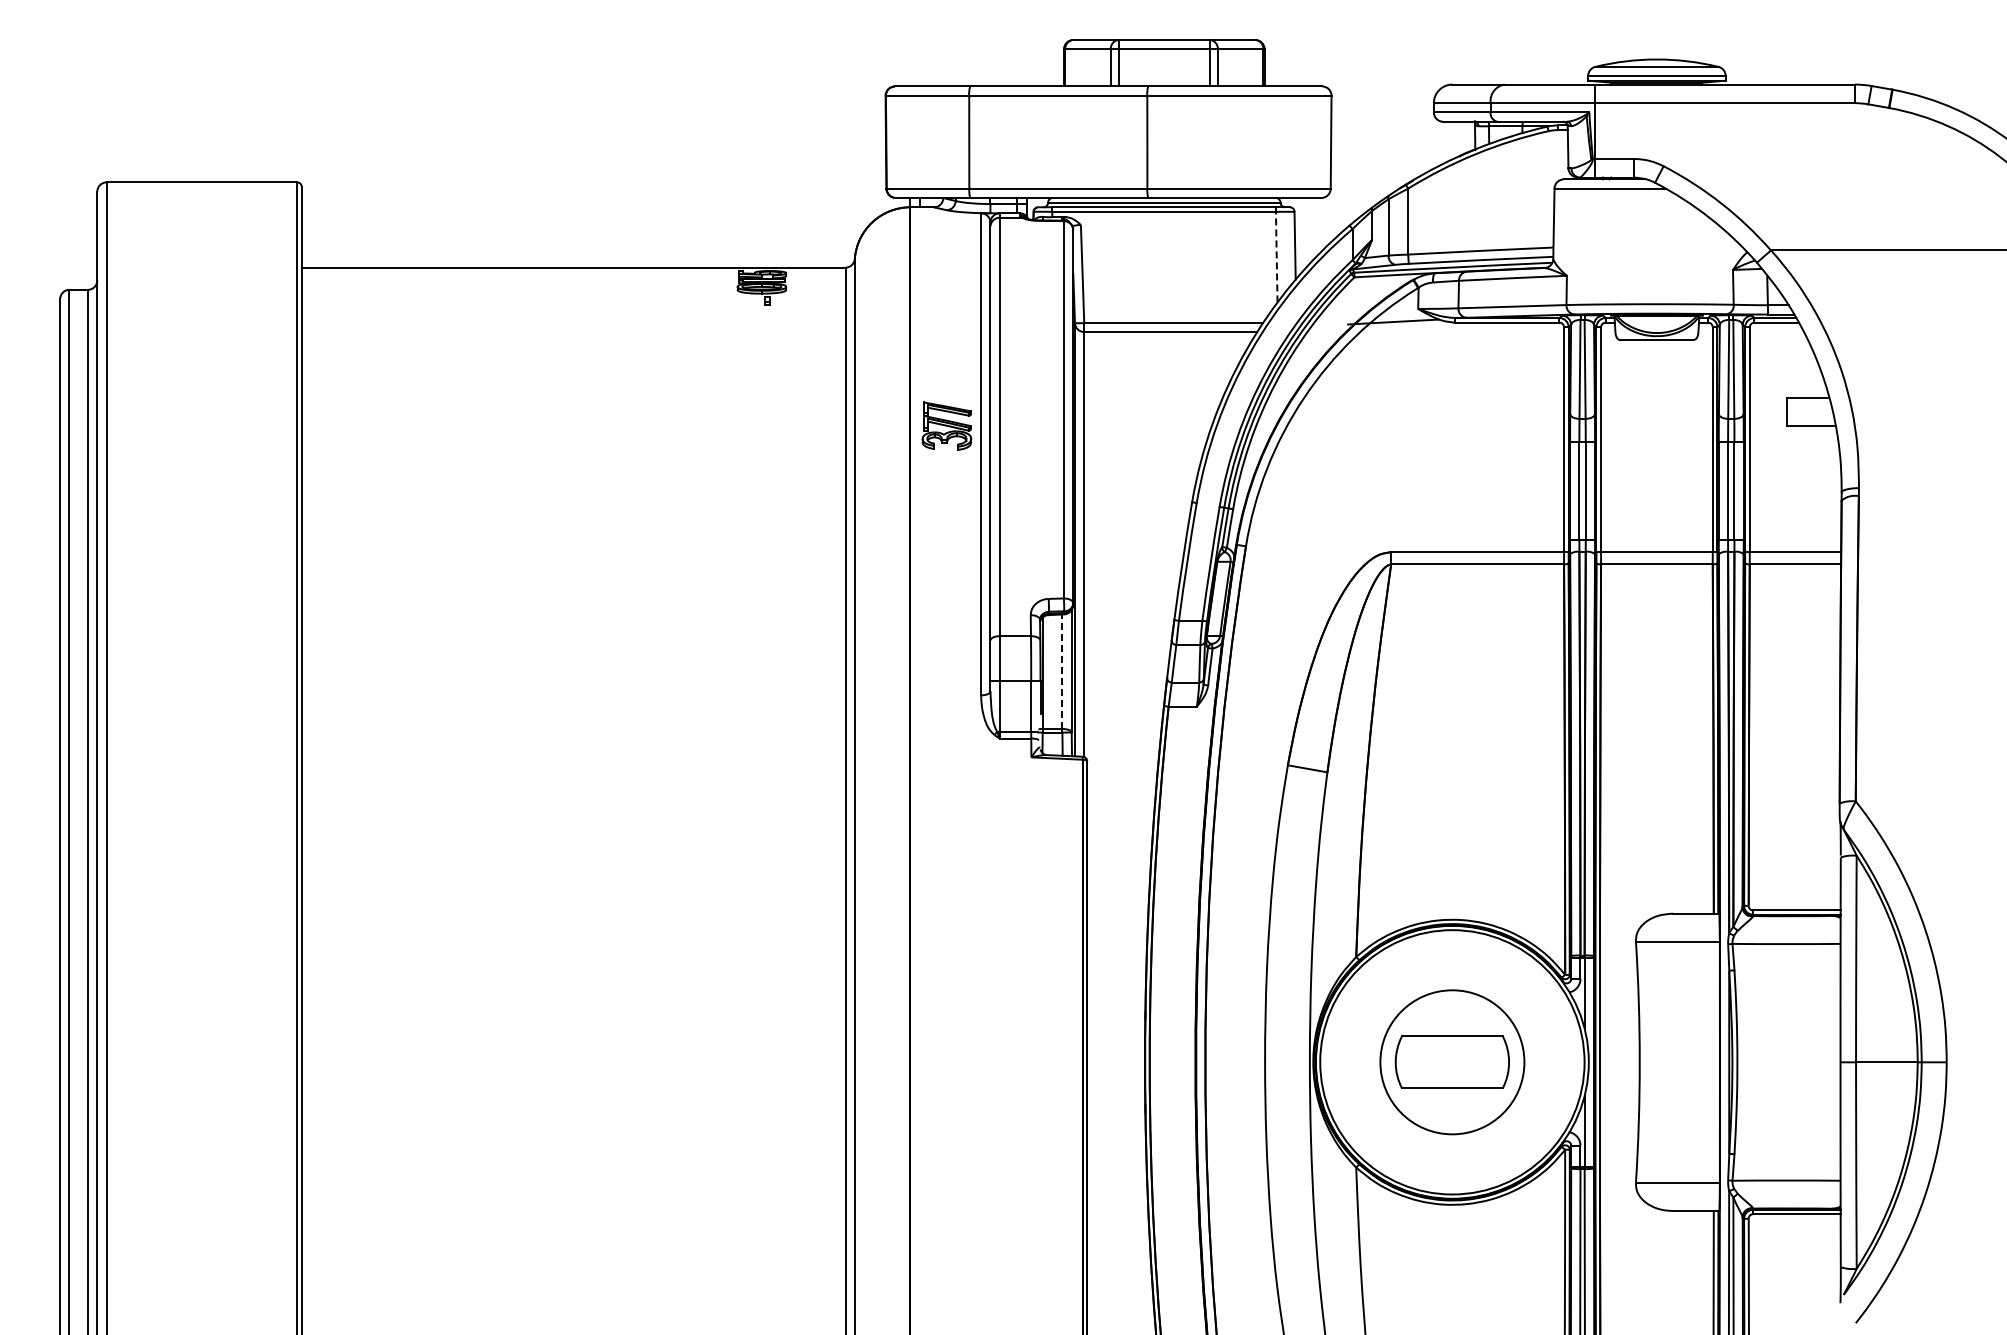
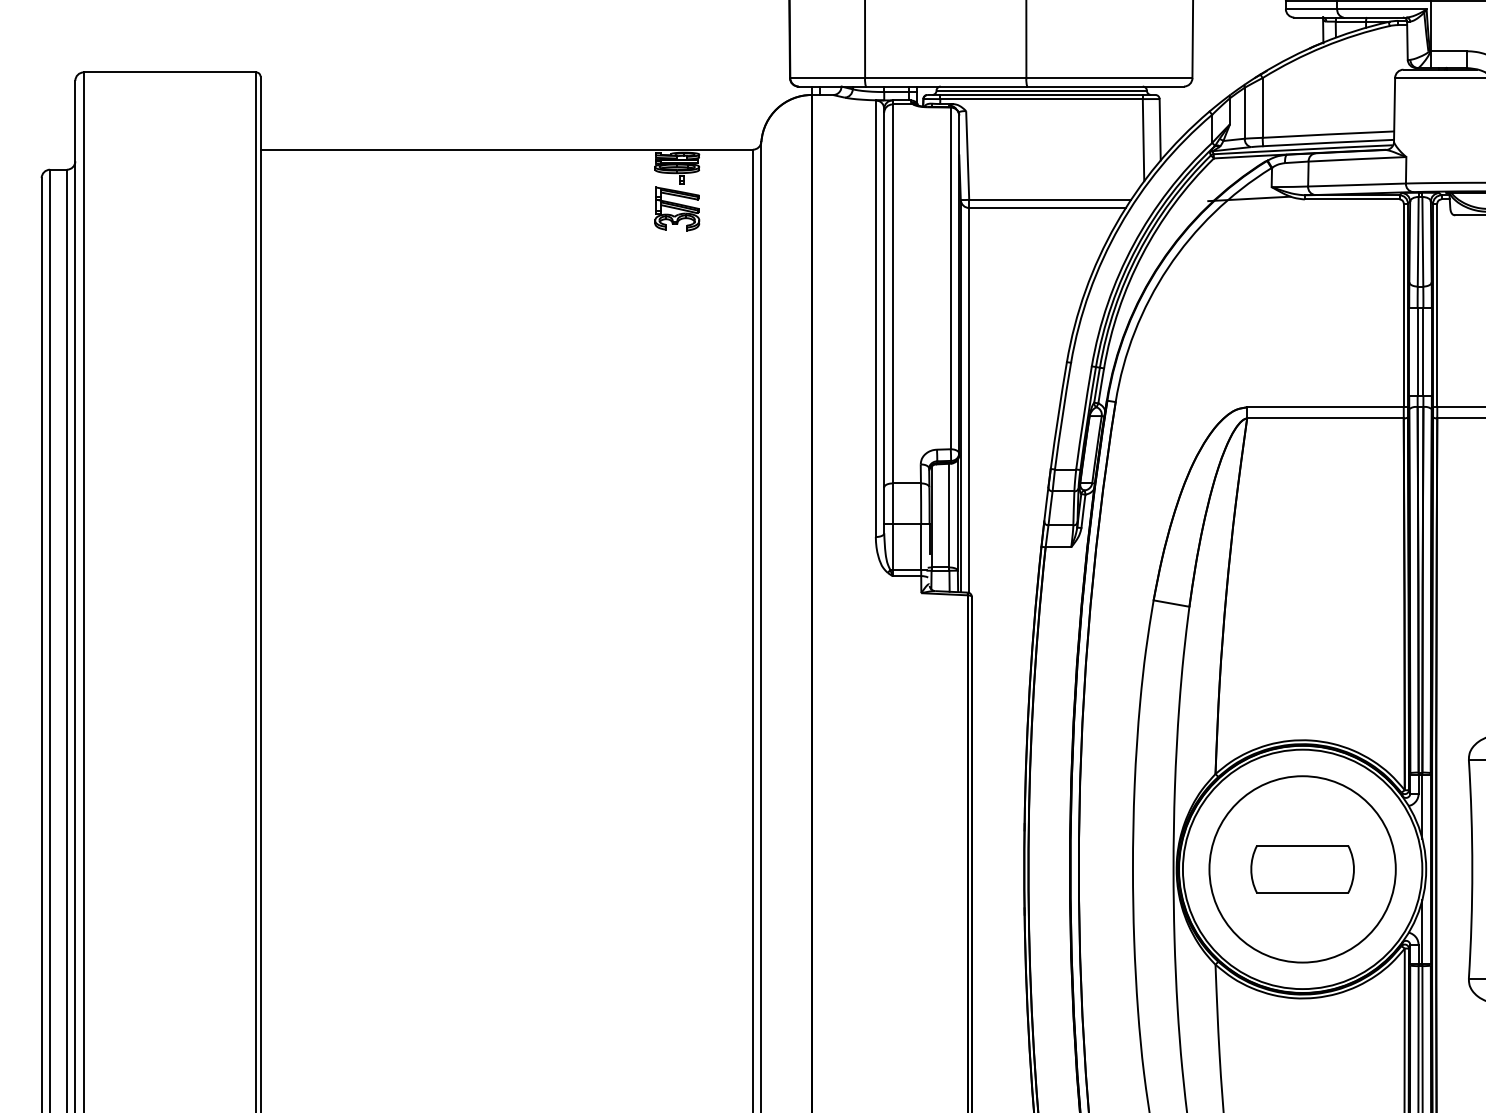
line: (1276, 256) -> (1143, 139), dashed -> solid
part: (946, 425) -> (676, 208), moved
line: (1062, 671) -> (949, 515), dashed -> solid
circle: (1452, 1062) -> (1302, 869), size x1.43

